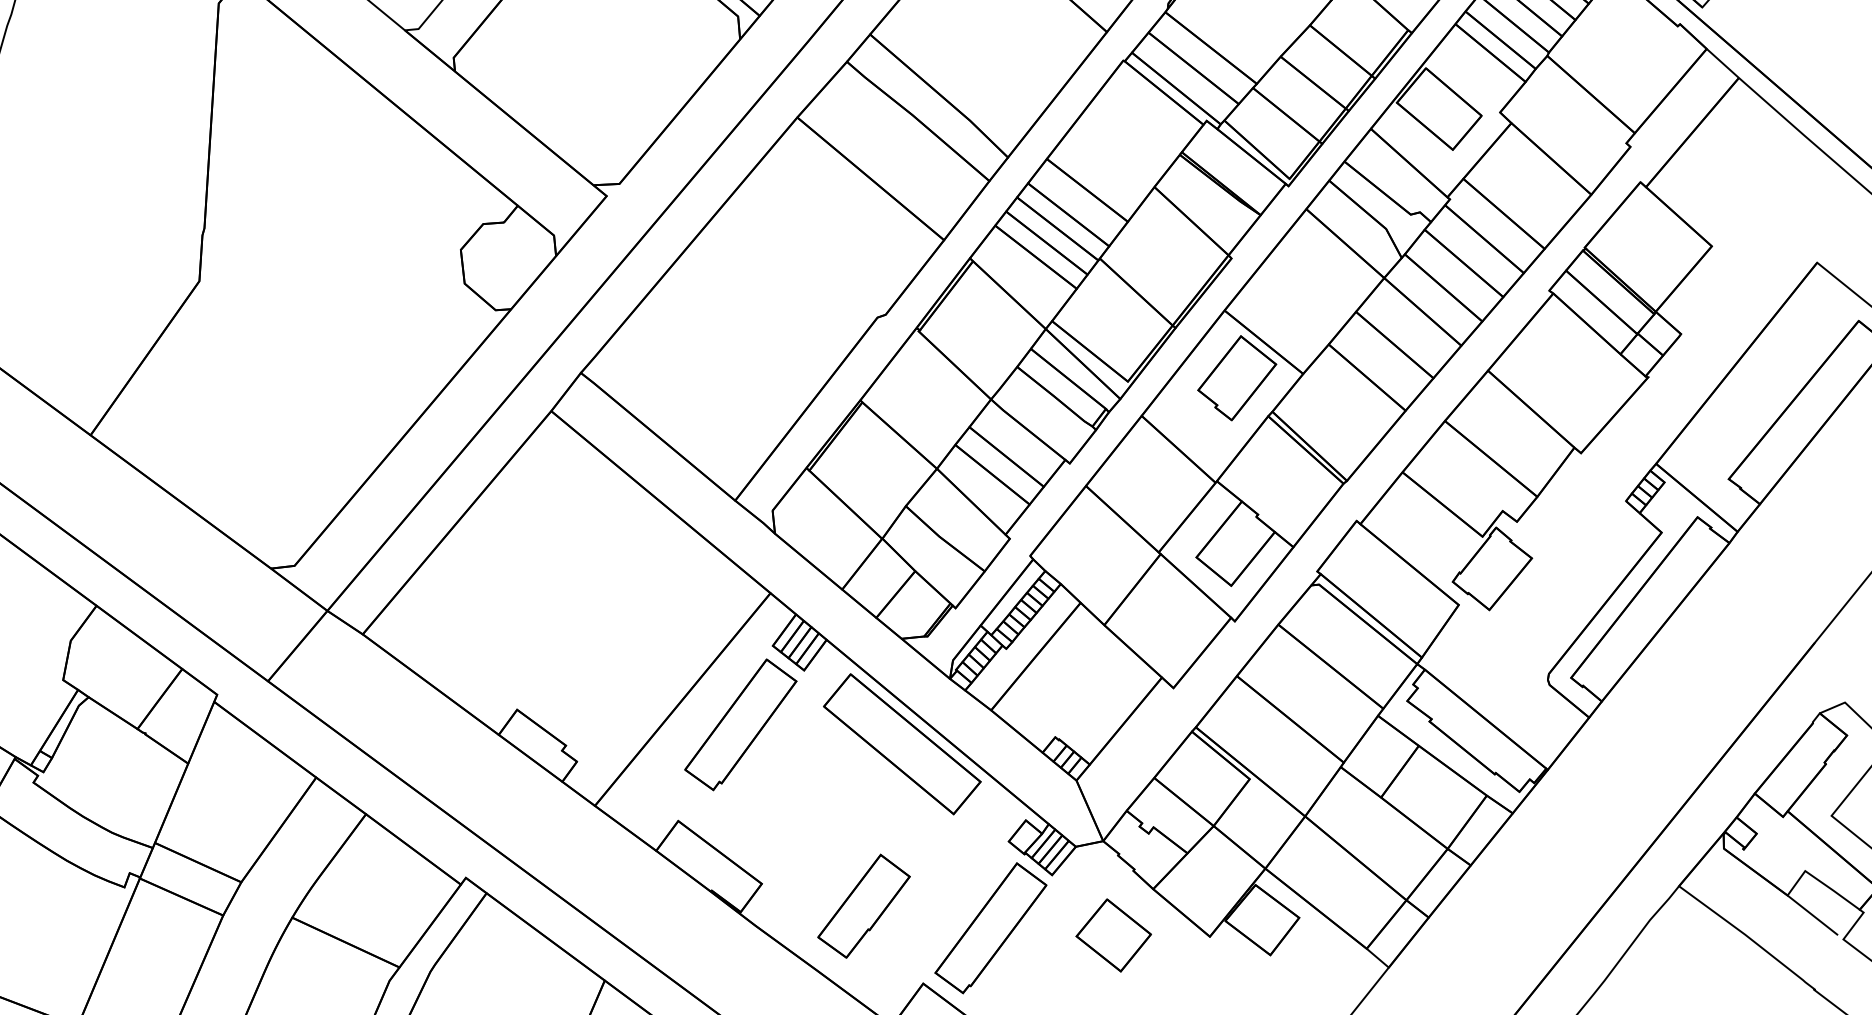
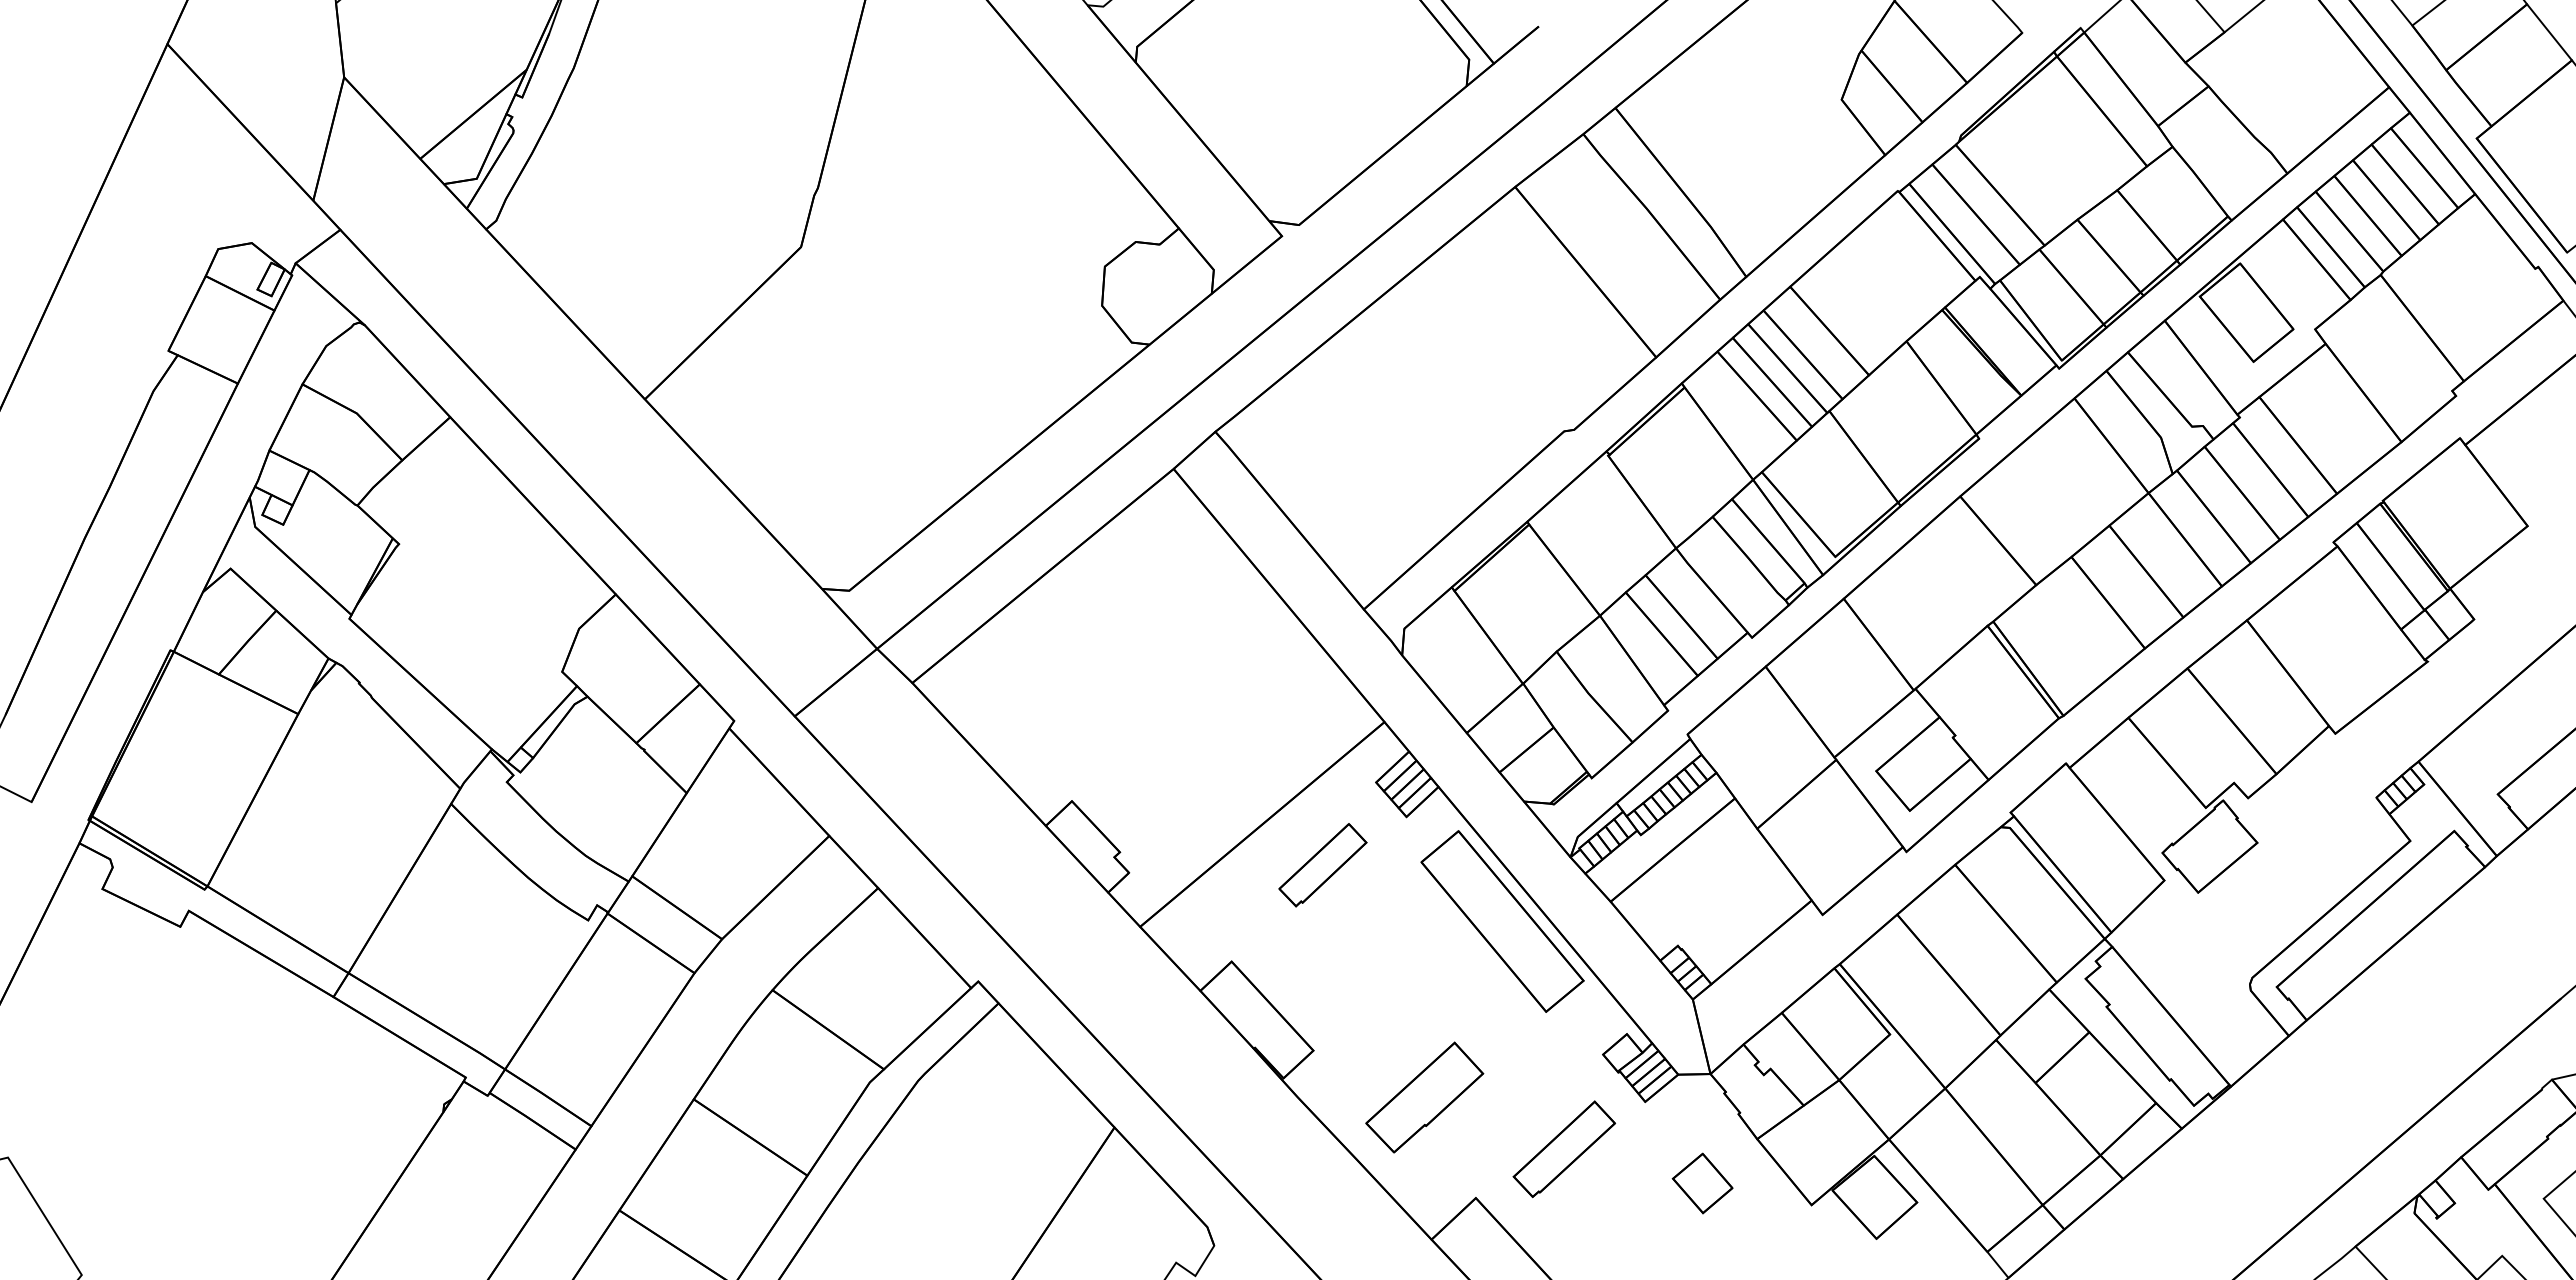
part: (1237, 377) -> (1960, 575), removed
part: (740, 724) -> (1322, 864), size x0.6
part: (990, 928) -> (1564, 1149), size x0.7
part: (1113, 935) -> (1702, 1183), size x0.7

